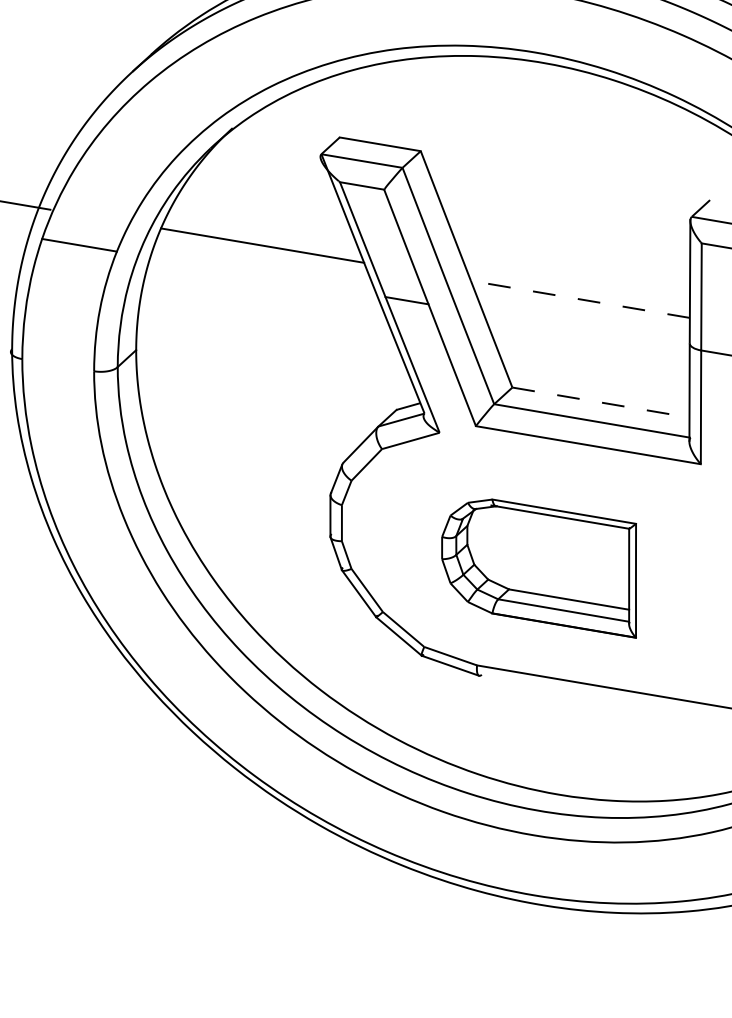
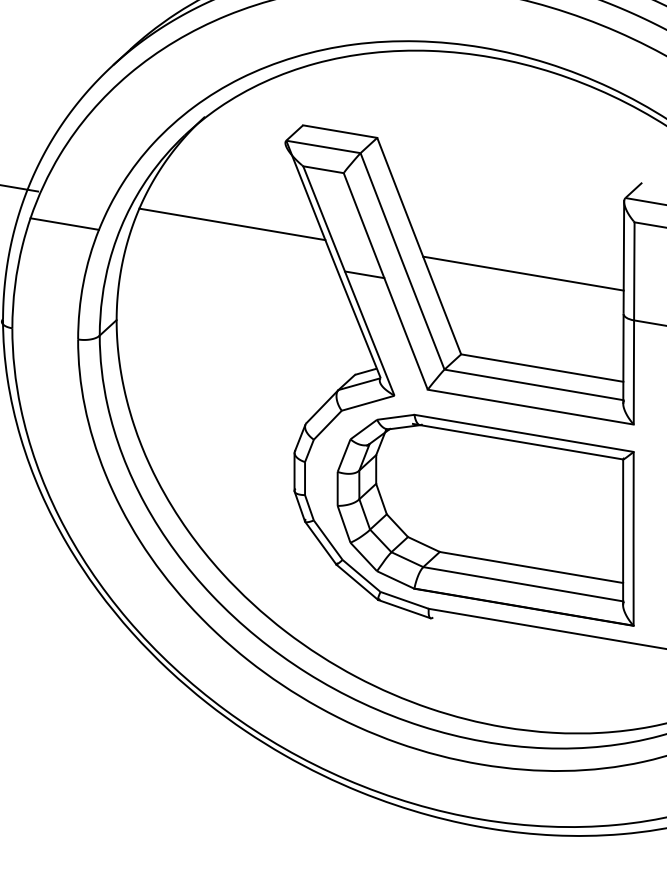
line: (579, 299) -> (522, 273), dashed -> solid
line: (600, 402) -> (541, 368), dashed -> solid
part: (538, 568) -> (485, 520), size x1.67

